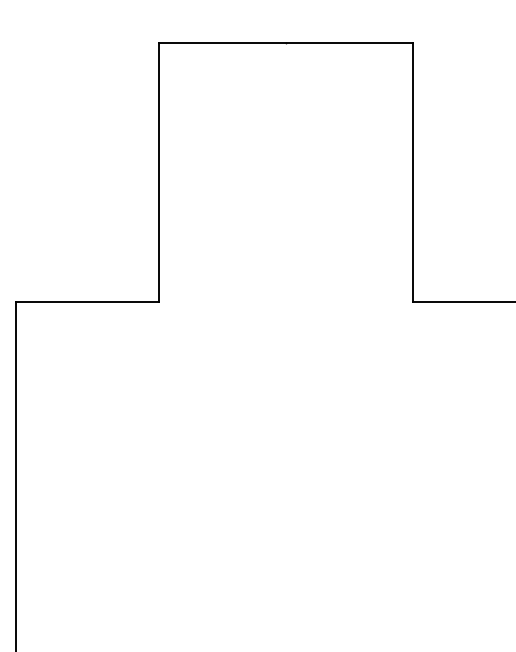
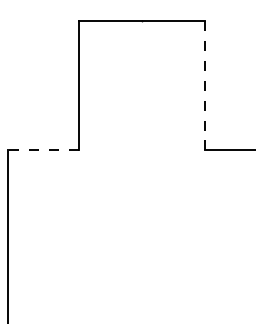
line: (414, 173) -> (205, 86), solid -> dashed
line: (87, 300) -> (43, 149), solid -> dashed

